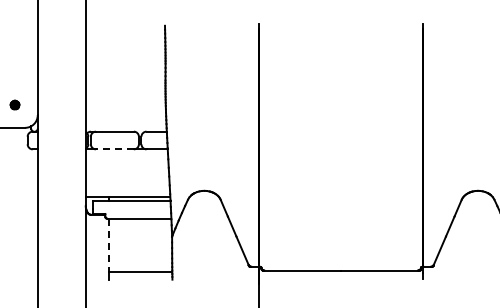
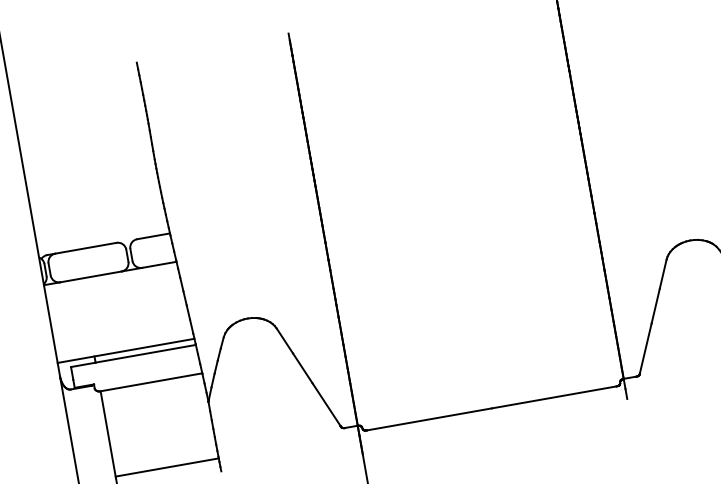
line: (114, 149) -> (90, 277), dashed -> solid
line: (108, 245) -> (108, 434), dashed -> solid

